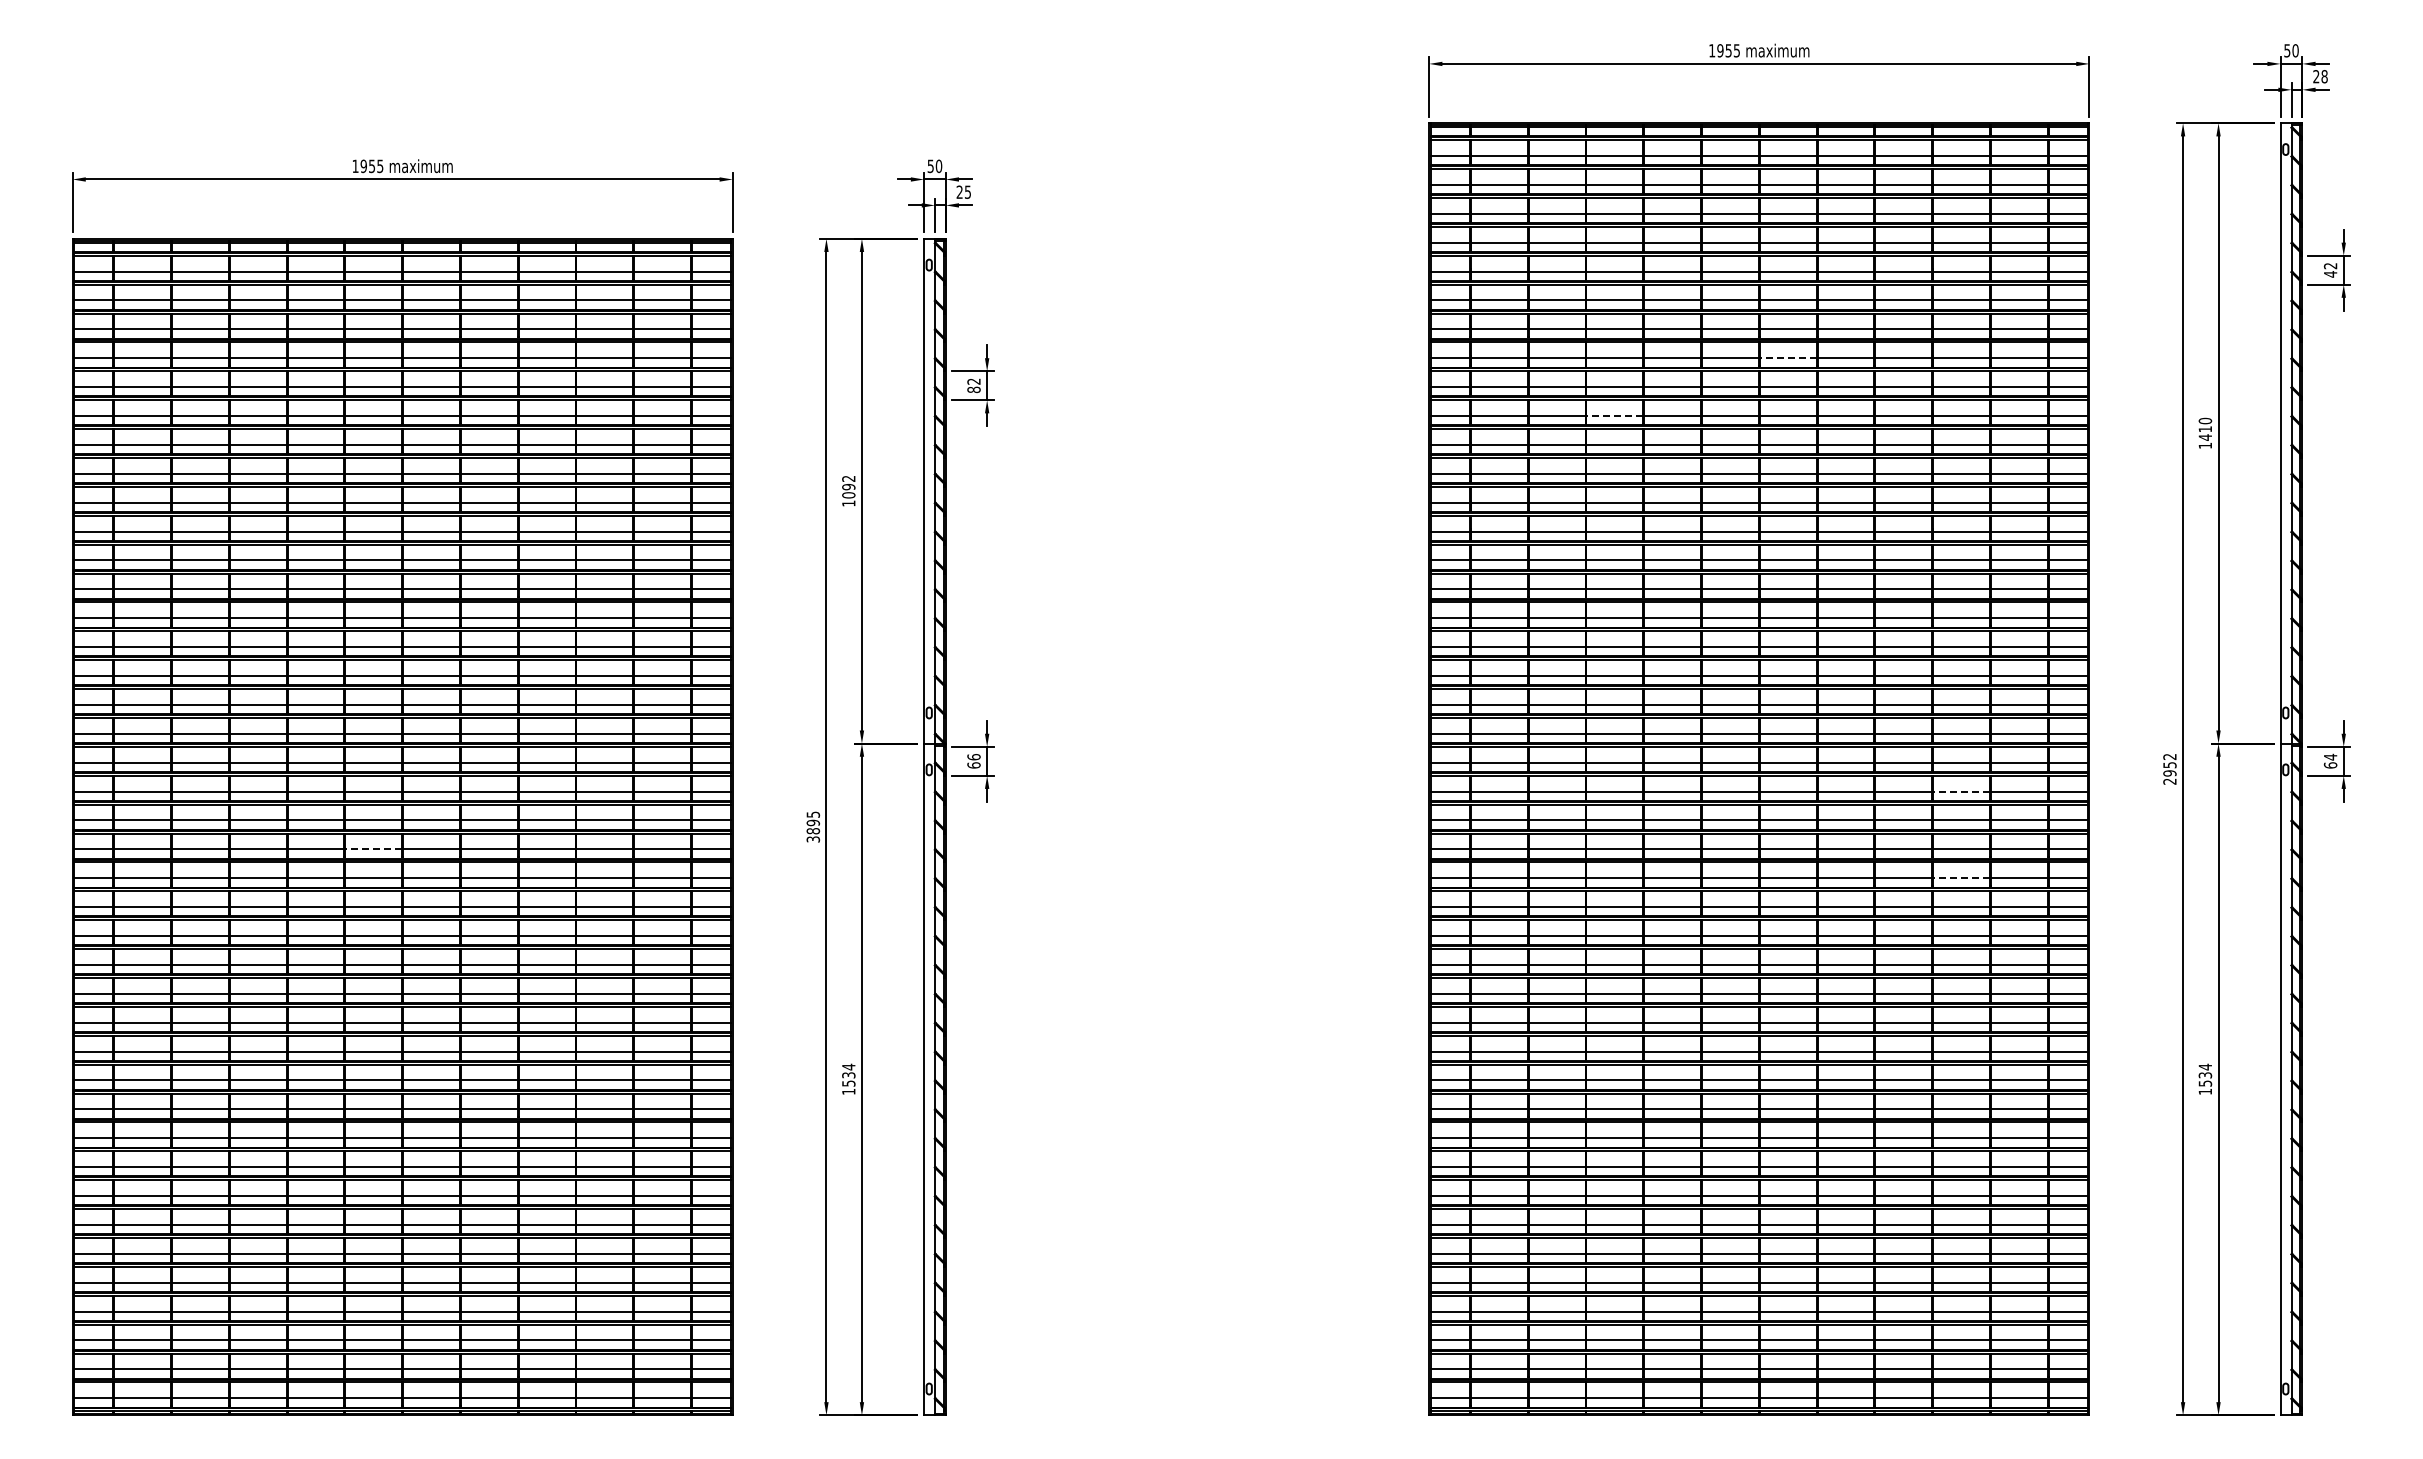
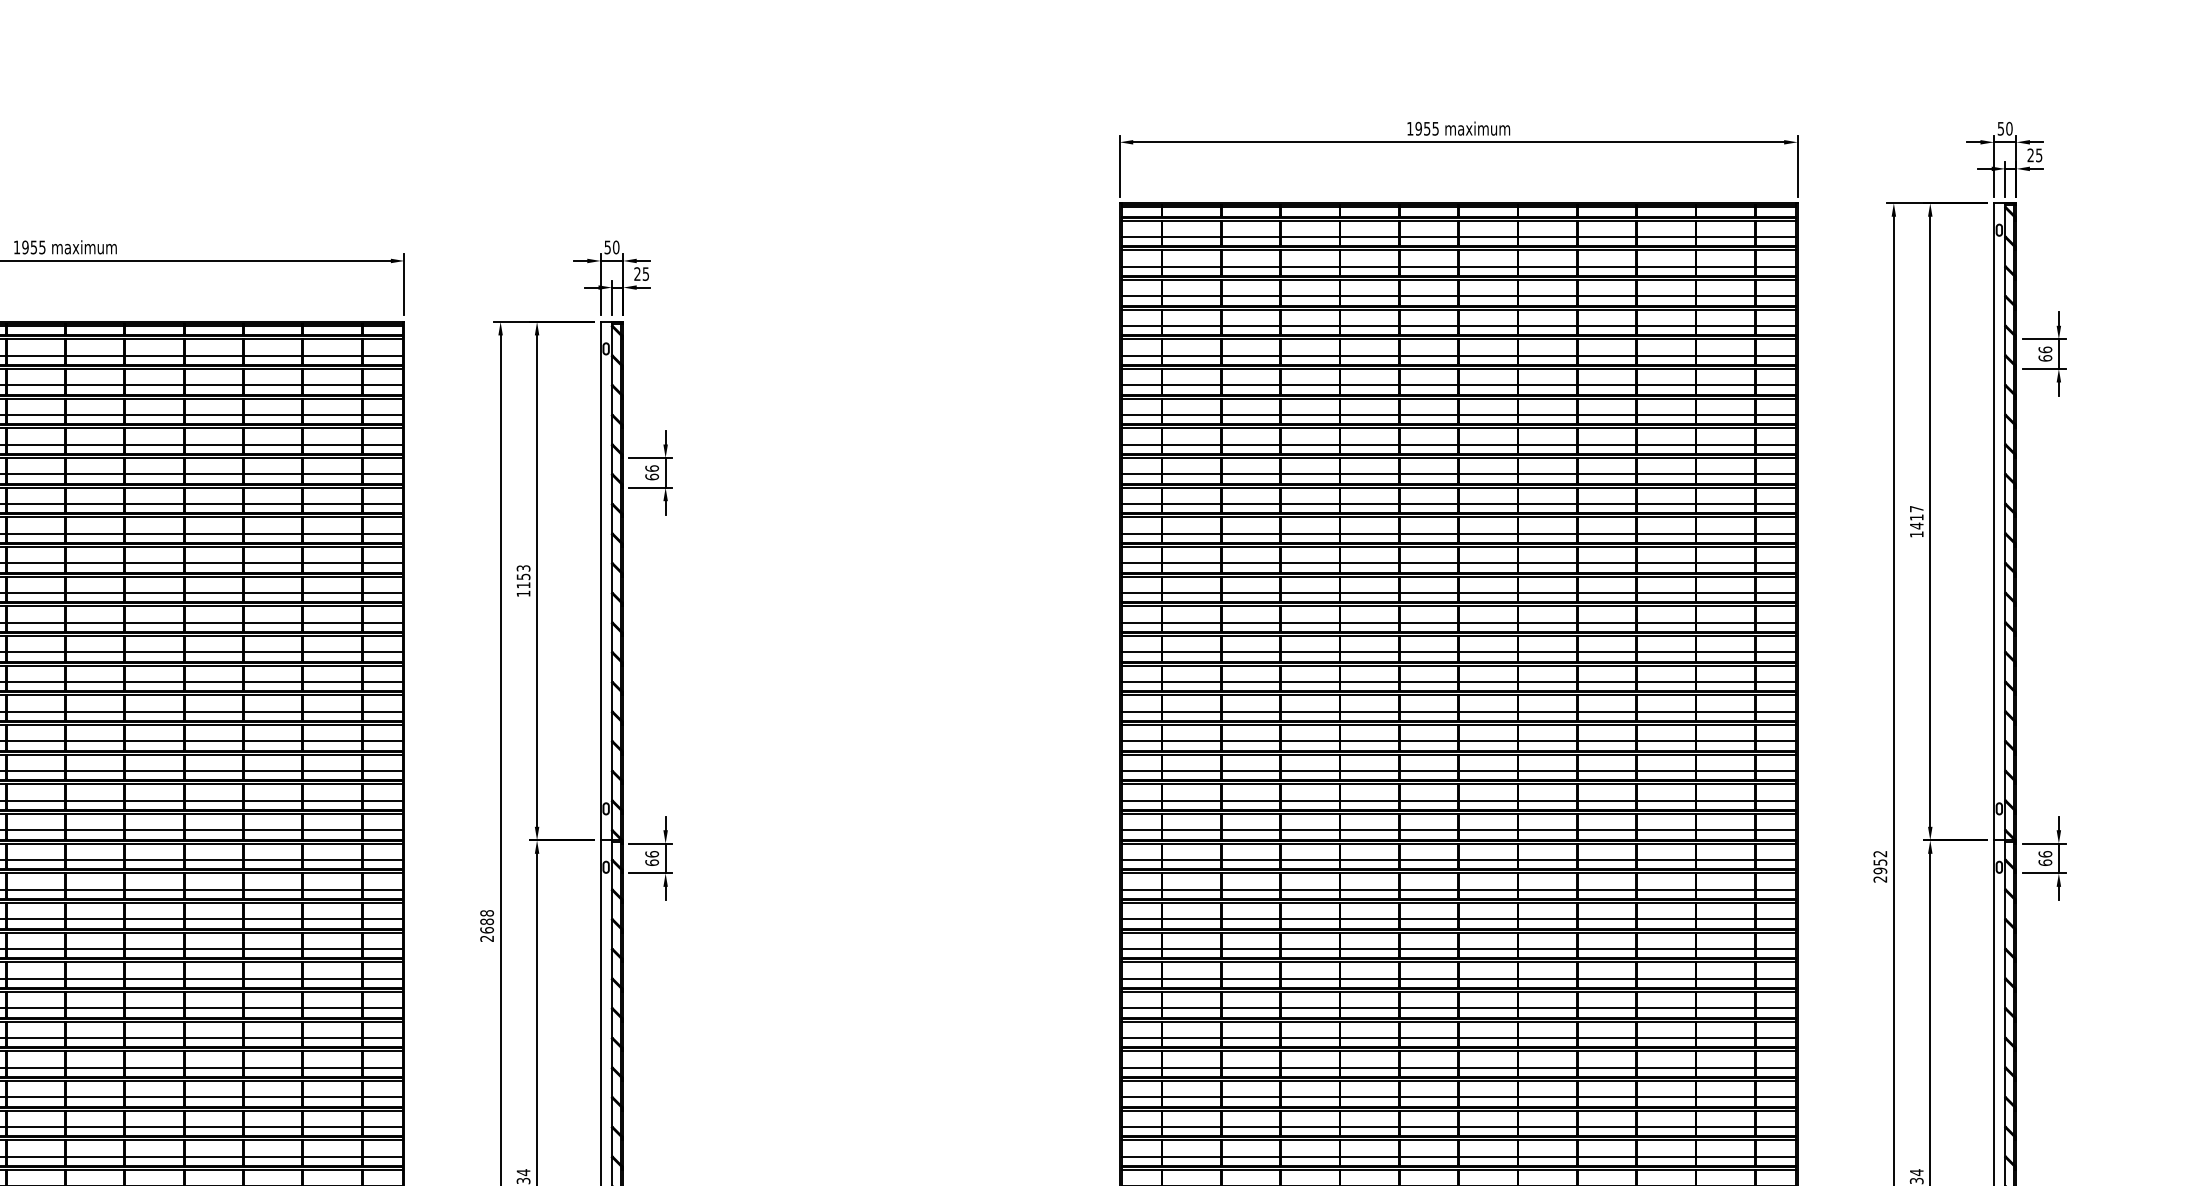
text: (2324, 76) -> (2039, 155), 28 -> 25
text: (2330, 269) -> (2045, 353), 42 -> 66
line: (1787, 358) -> (1487, 444), dashed -> solid
text: (973, 385) -> (651, 472), 82 -> 66
line: (1614, 415) -> (1309, 503), dashed -> solid
text: (2205, 420) -> (1916, 508), 1410 -> 1417
text: (848, 486) -> (523, 576), 1092 -> 1153
text: (2330, 756) -> (2045, 853), 64 -> 66
line: (1961, 791) -> (1666, 889), dashed -> solid
text: (813, 826) -> (487, 925), 3895 -> 2688
line: (373, 849) -> (35, 949), dashed -> solid
line: (1961, 878) -> (1666, 978), dashed -> solid

